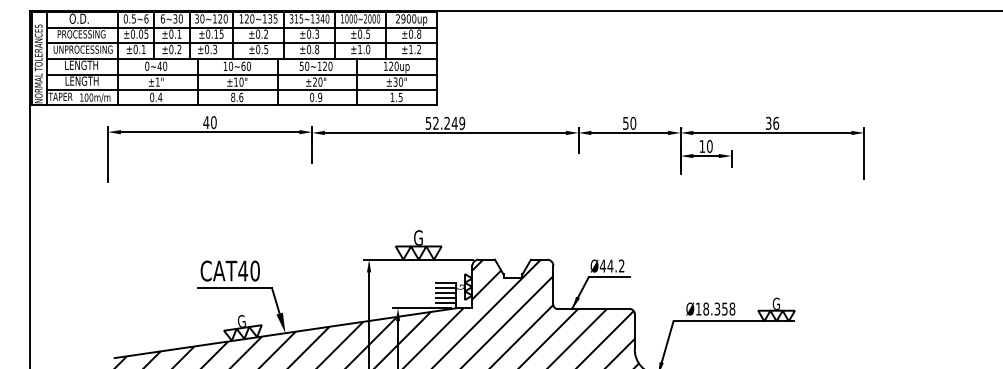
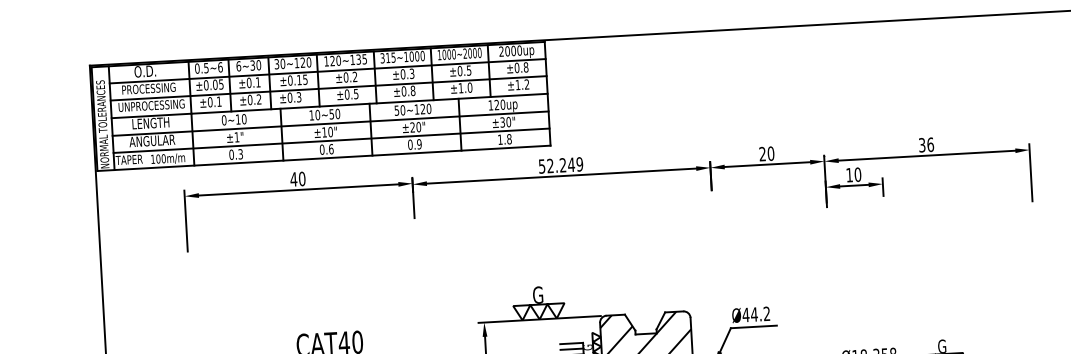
text: (319, 18) -> (413, 56), 315~1340 -> 315~1000
text: (403, 18) -> (507, 50), 2900up -> 2000up
text: (159, 65) -> (237, 118), 0~40 -> 0~10
text: (243, 65) -> (331, 113), 10~60 -> 10~50
text: (81, 80) -> (151, 140), LENGTH -> ANGULAR
text: (160, 97) -> (241, 154), 0.4 -> 0.3
text: (233, 97) -> (322, 149), 8.6 -> 0.6
text: (400, 97) -> (509, 139), 1.5 -> 1.8
text: (625, 122) -> (762, 153), 50 -> 20

